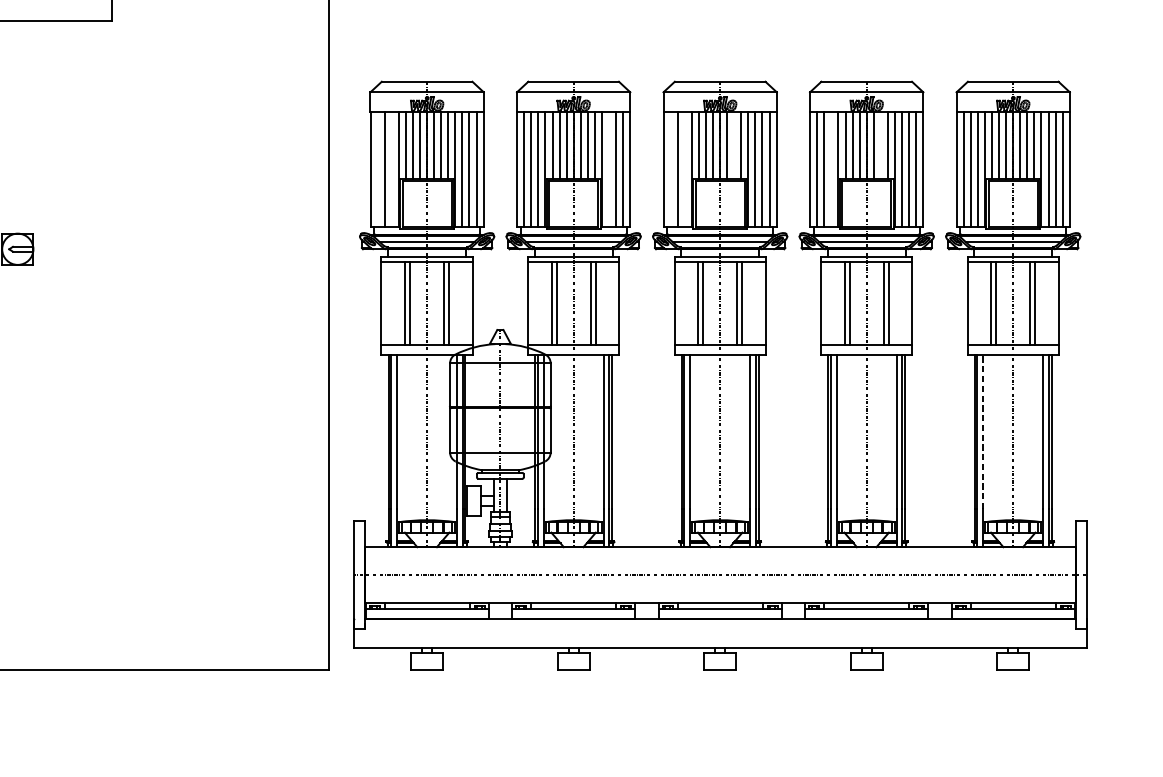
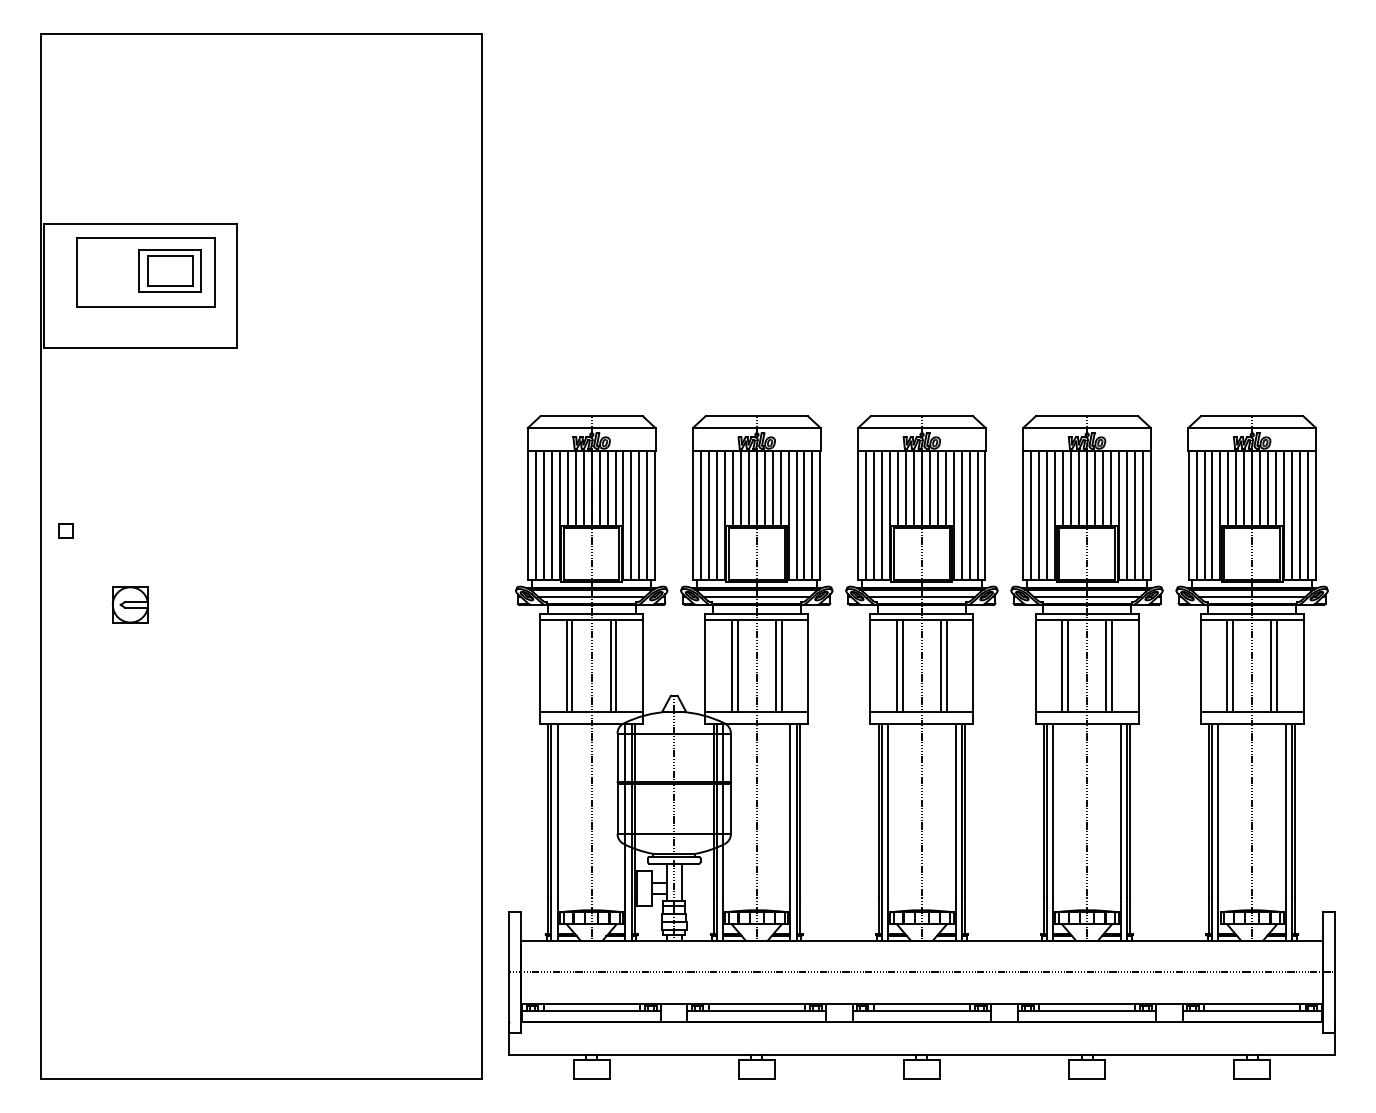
line: (734, 145) -> (937, 487), added
line: (880, 145) -> (1102, 487), added
line: (378, 169) -> (536, 514), added
line: (391, 169) -> (551, 514), added
line: (608, 169) -> (796, 514), added
line: (671, 169) -> (866, 514), added
line: (685, 169) -> (882, 514), added
line: (831, 169) -> (1047, 514), added
line: (983, 431) -> (1218, 810), dashed -> solid

